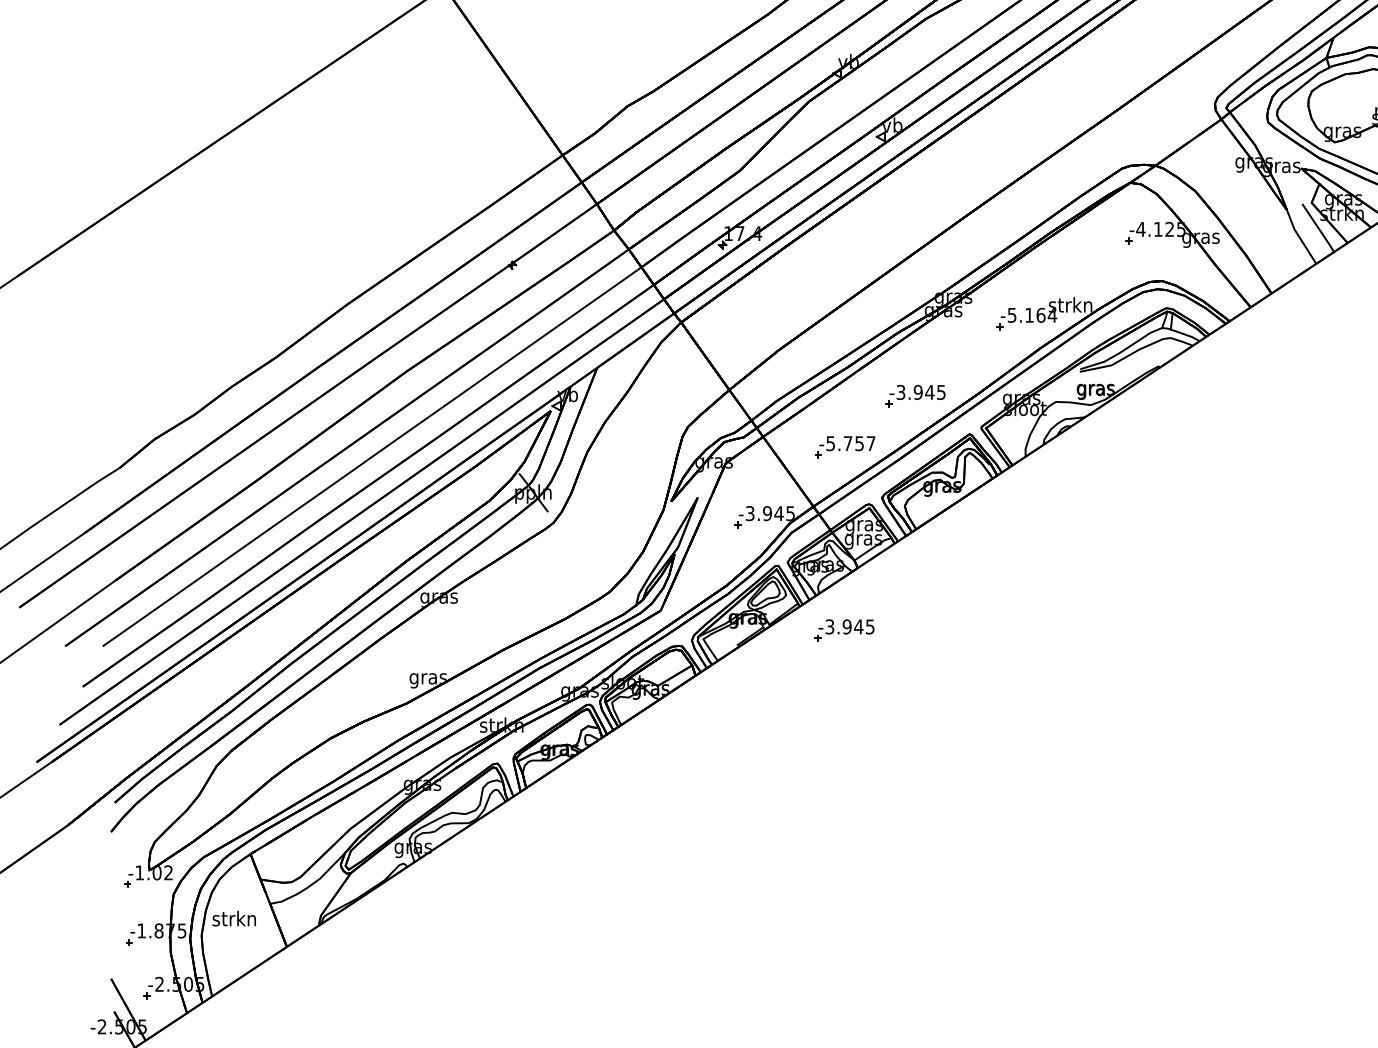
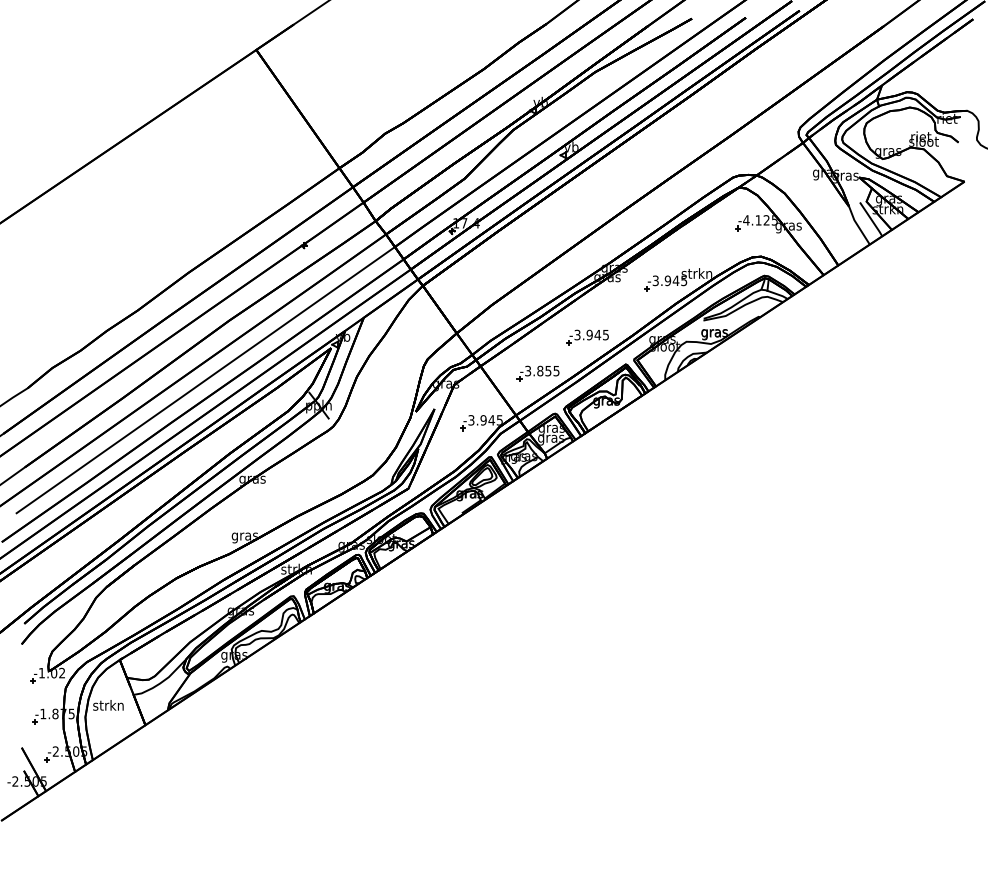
text: (1033, 314) -> (670, 280), -5.164 -> -3.945
text: (851, 442) -> (542, 370), -5.757 -> -3.855
part: (844, 630) -> (537, 502), removed

